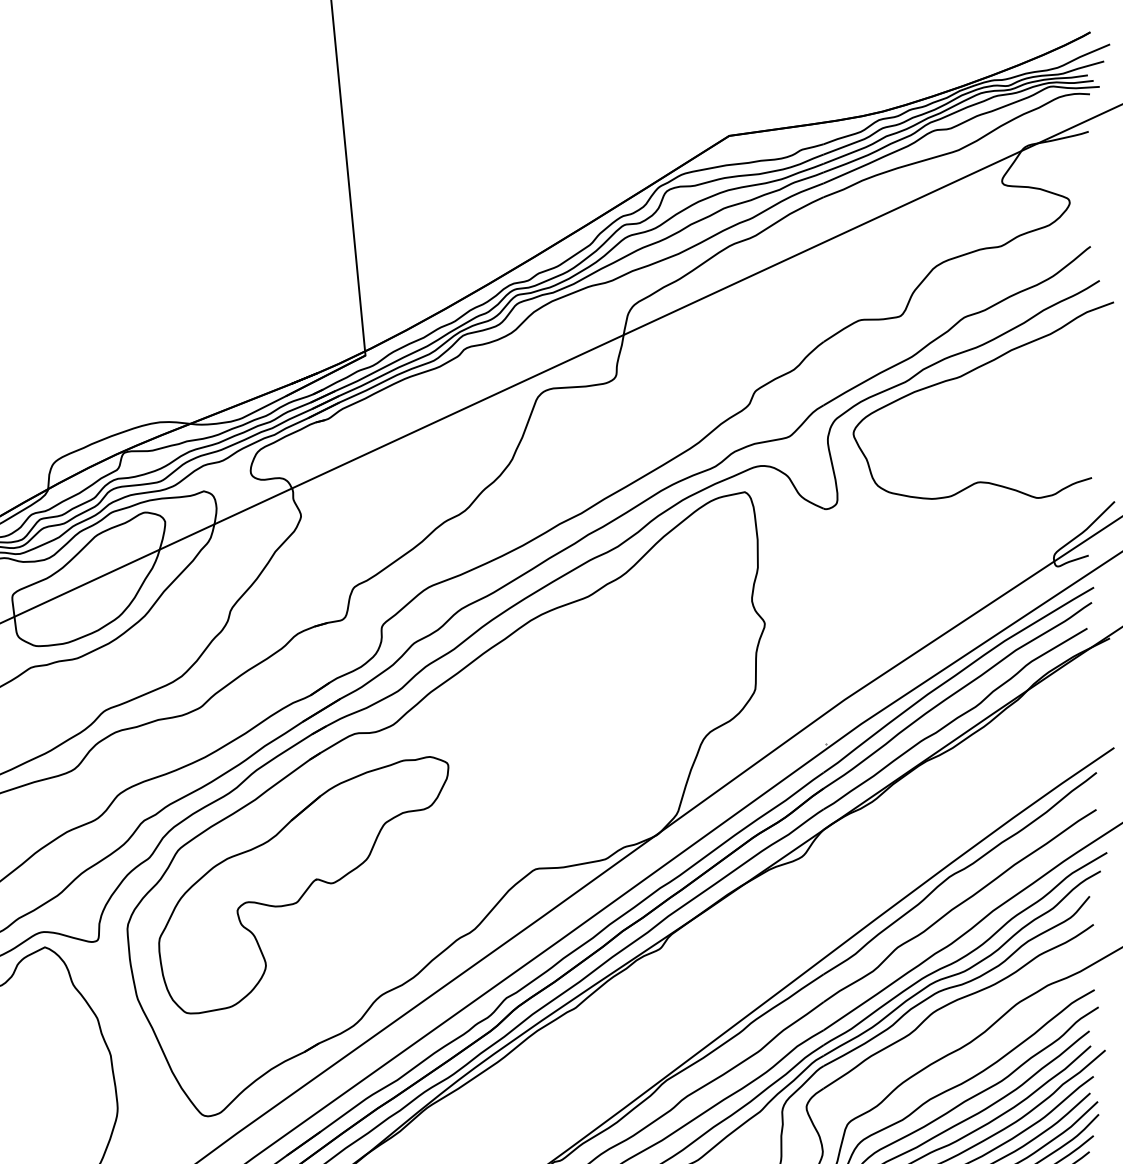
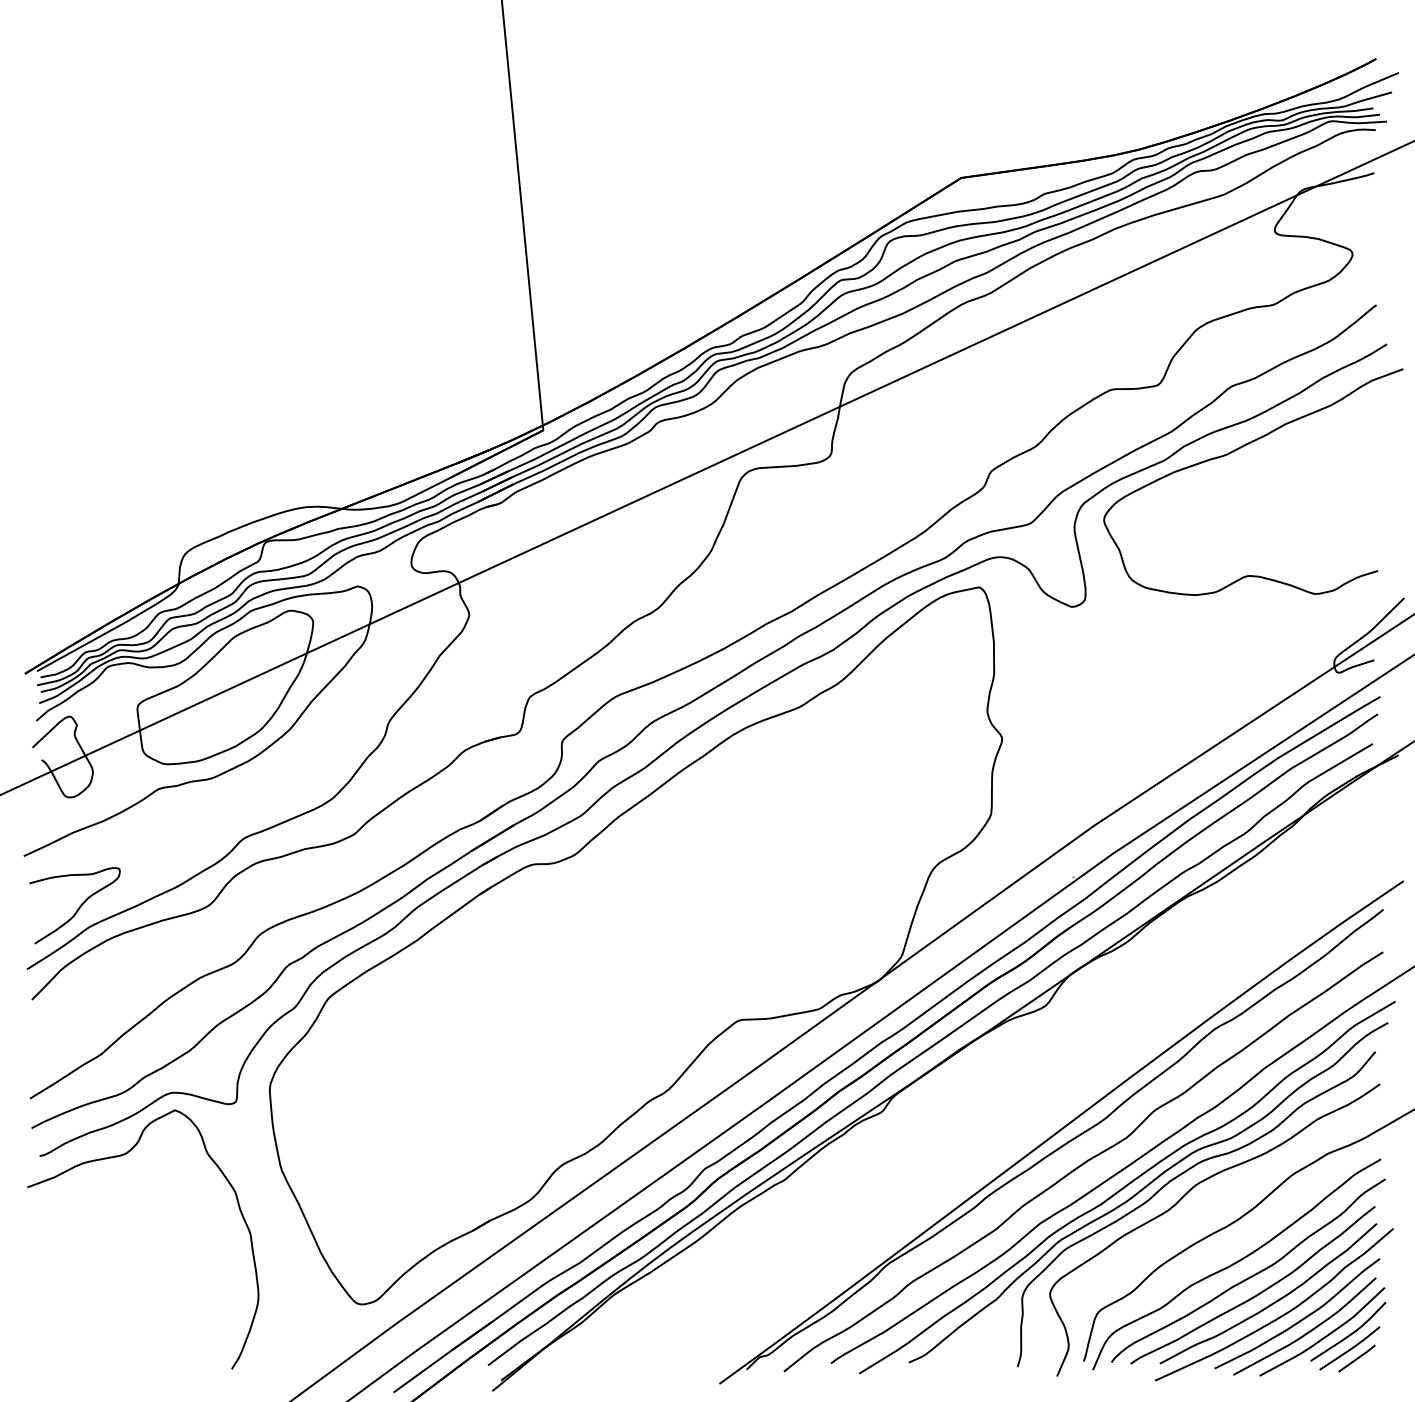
part: (303, 884) -> (472, 1038), removed

